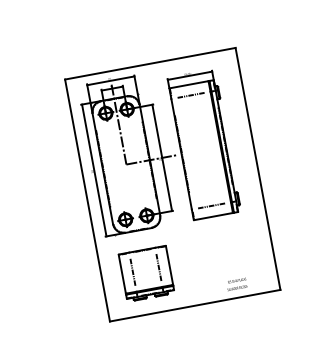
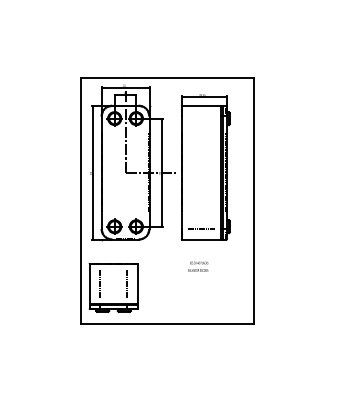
line: (190, 95) -> (201, 116), removed
part: (146, 273) -> (113, 287), moved
text: (237, 284) -> (198, 266), moved

